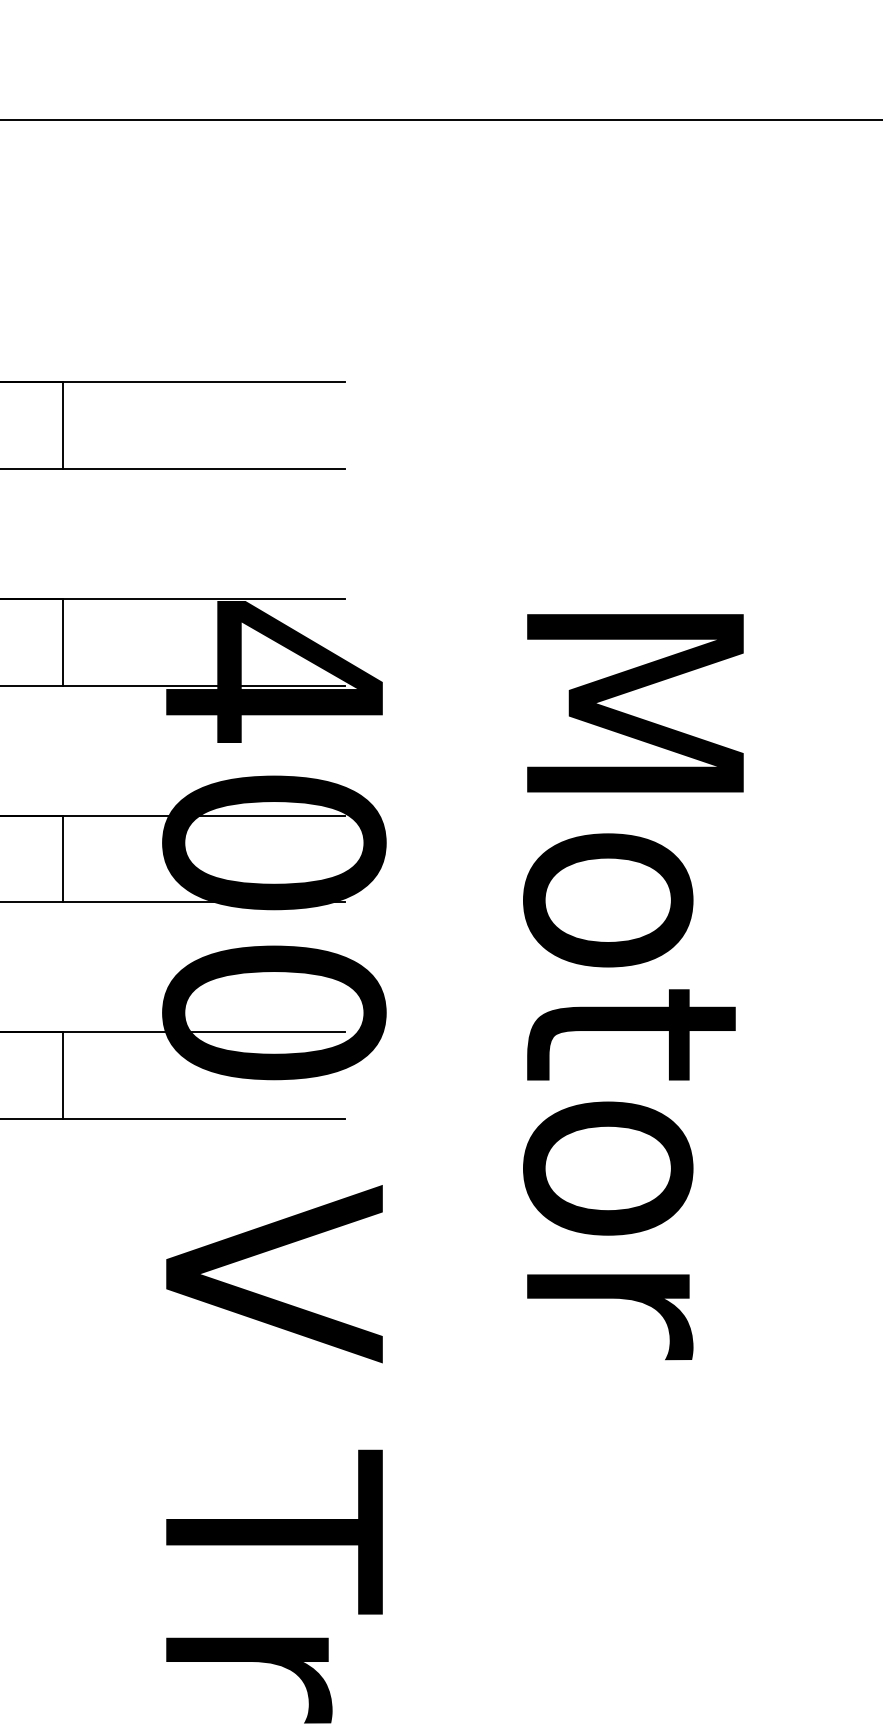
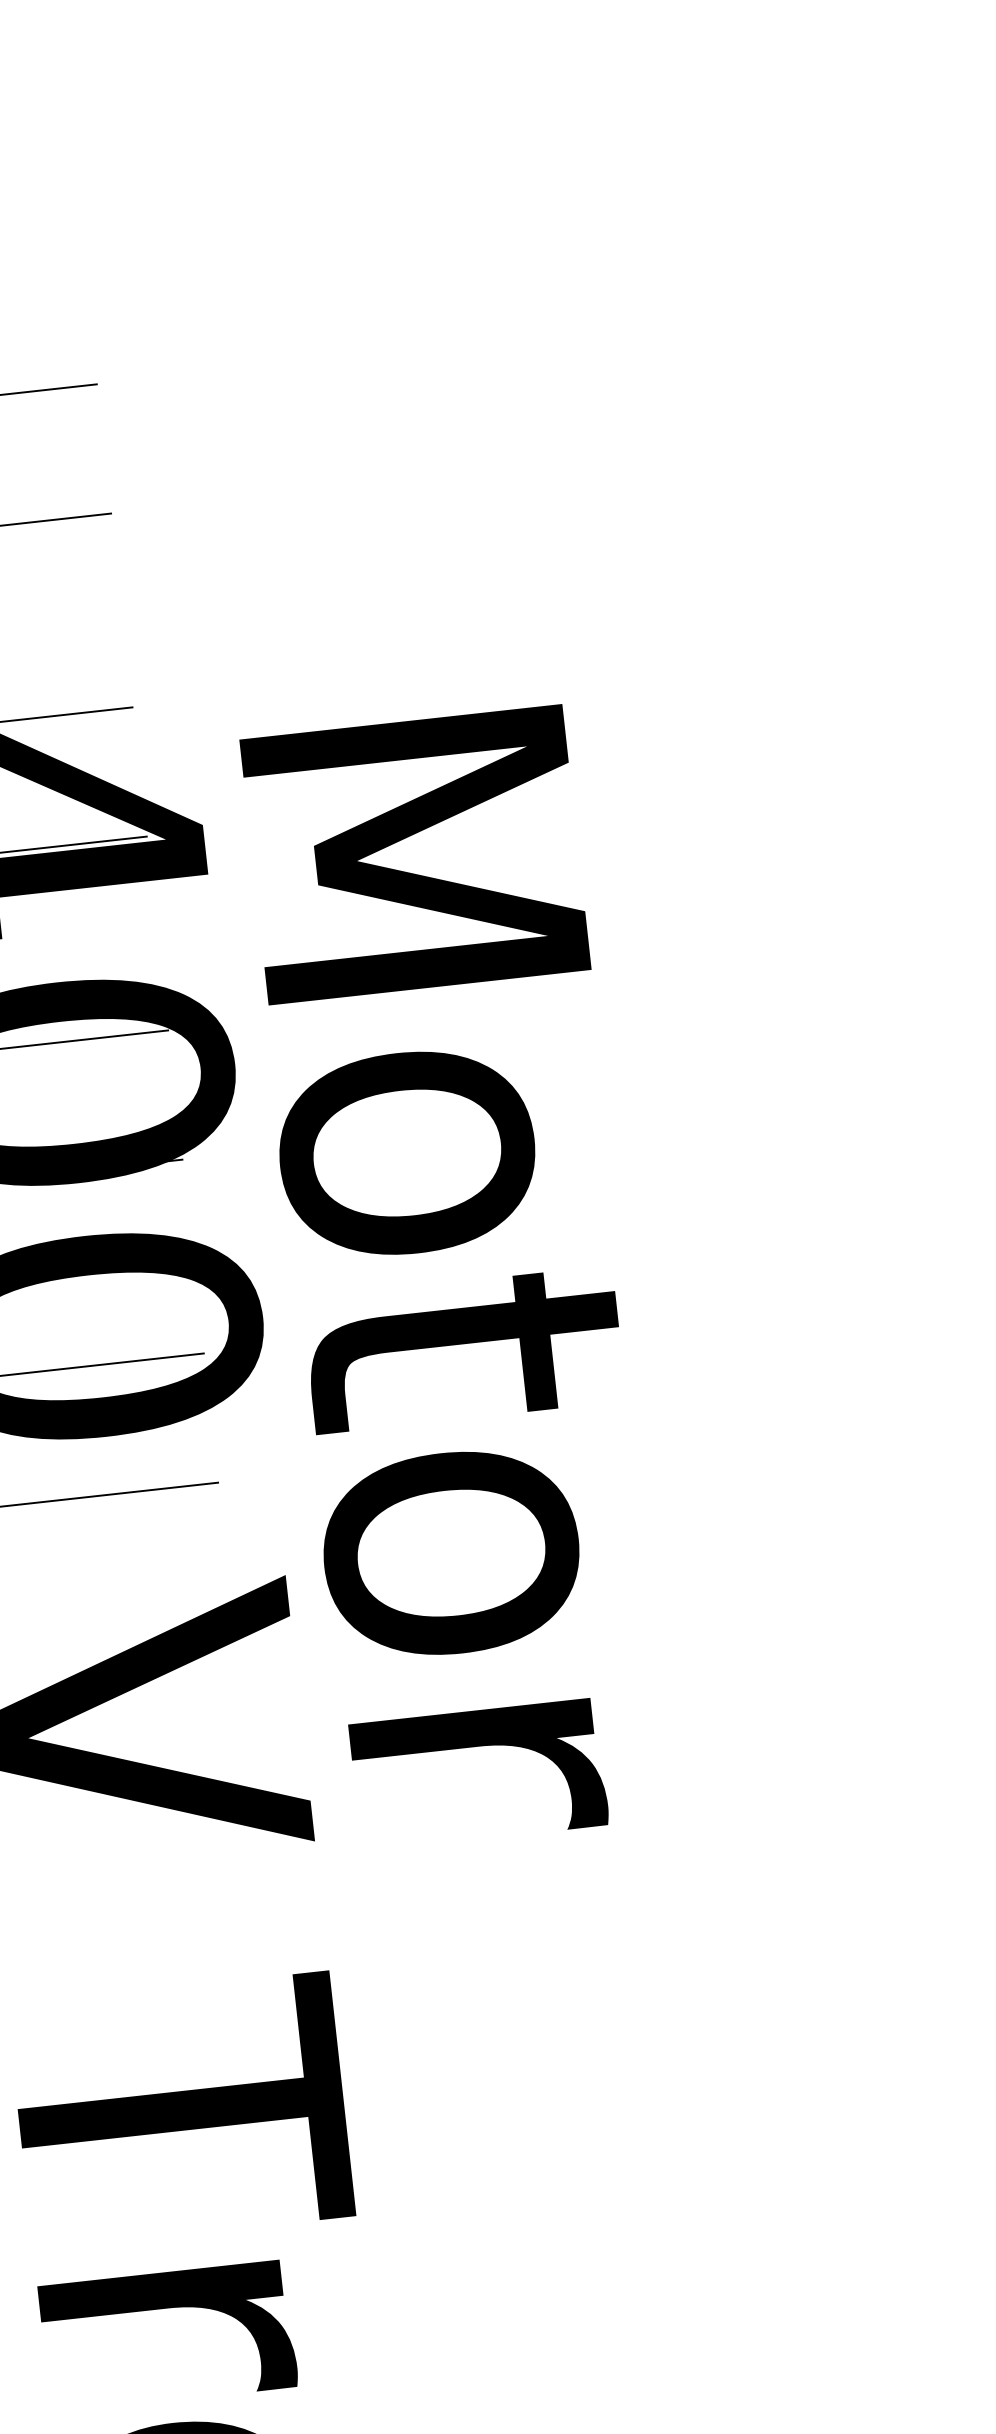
text: (633, 987) -> (459, 1279), moved

